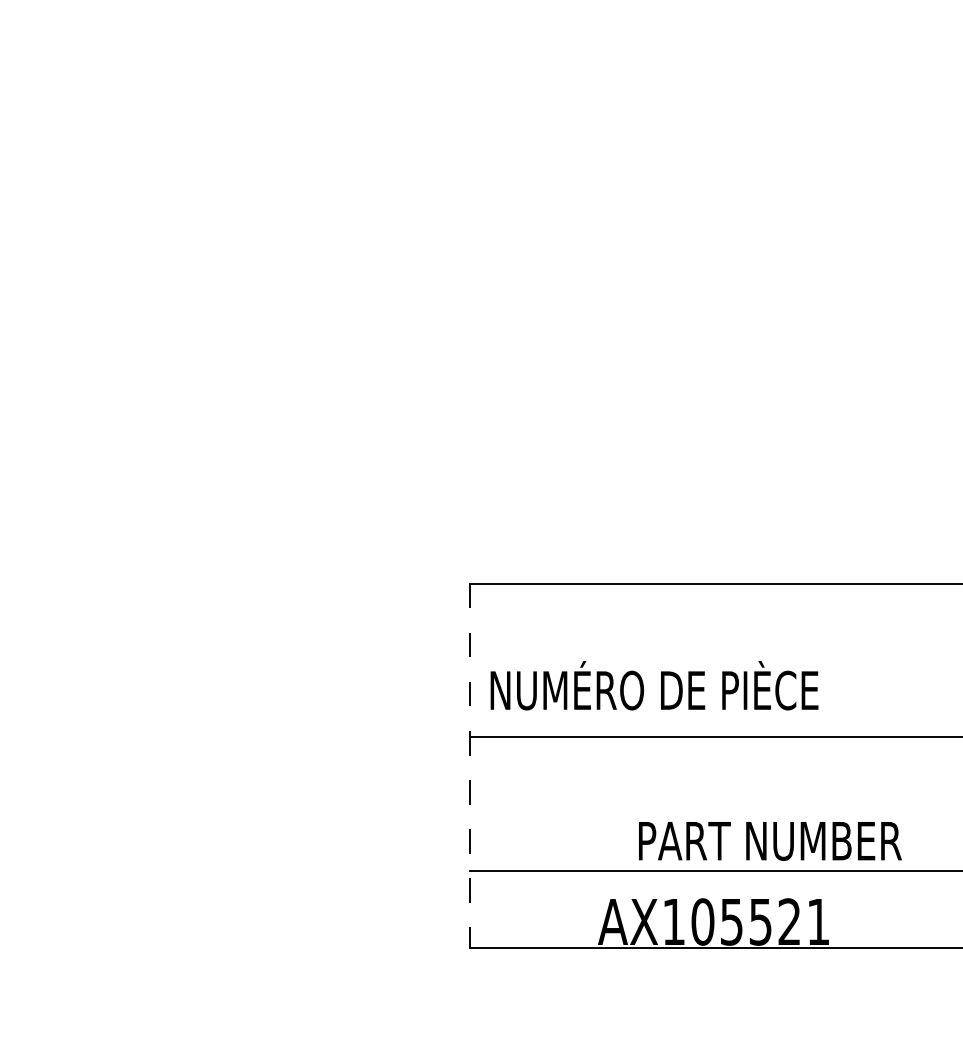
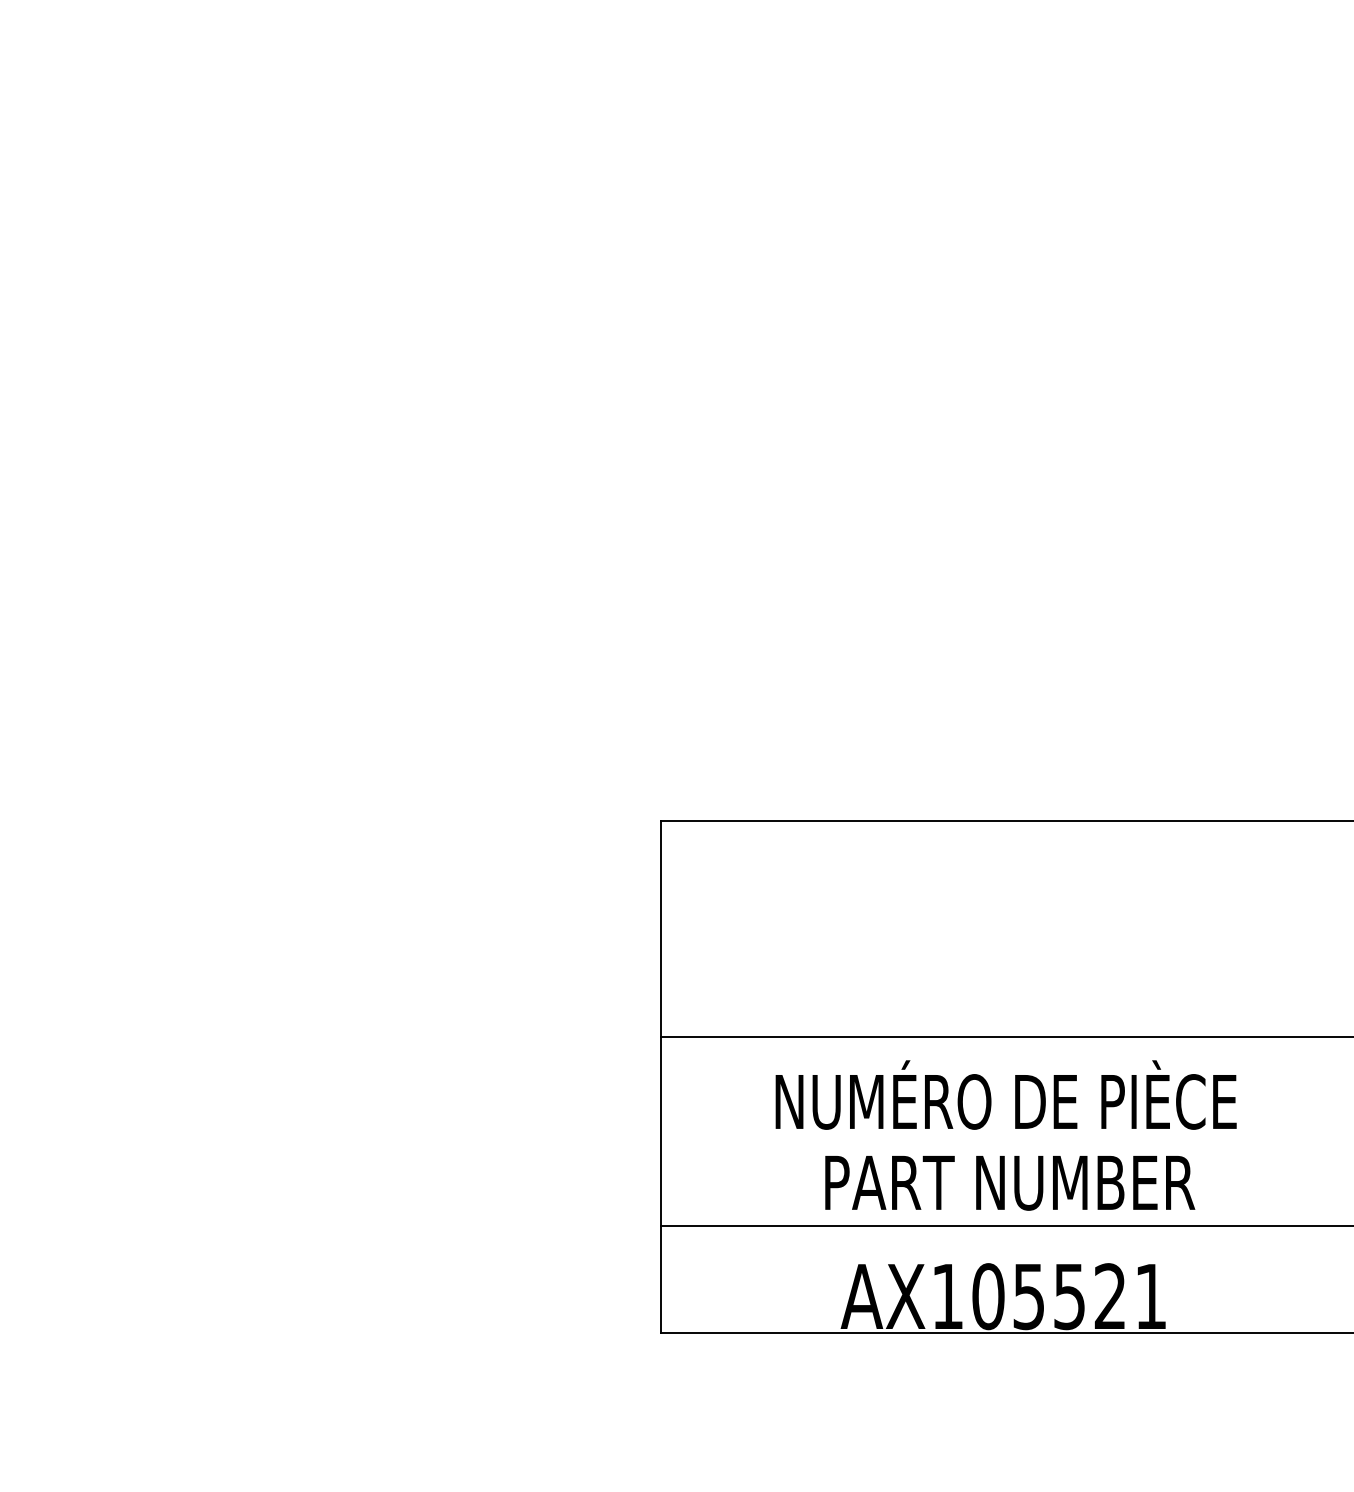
text: (654, 685) -> (1006, 1094), moved
line: (470, 766) -> (661, 1077), dashed -> solid
text: (770, 841) -> (1010, 1183), moved

